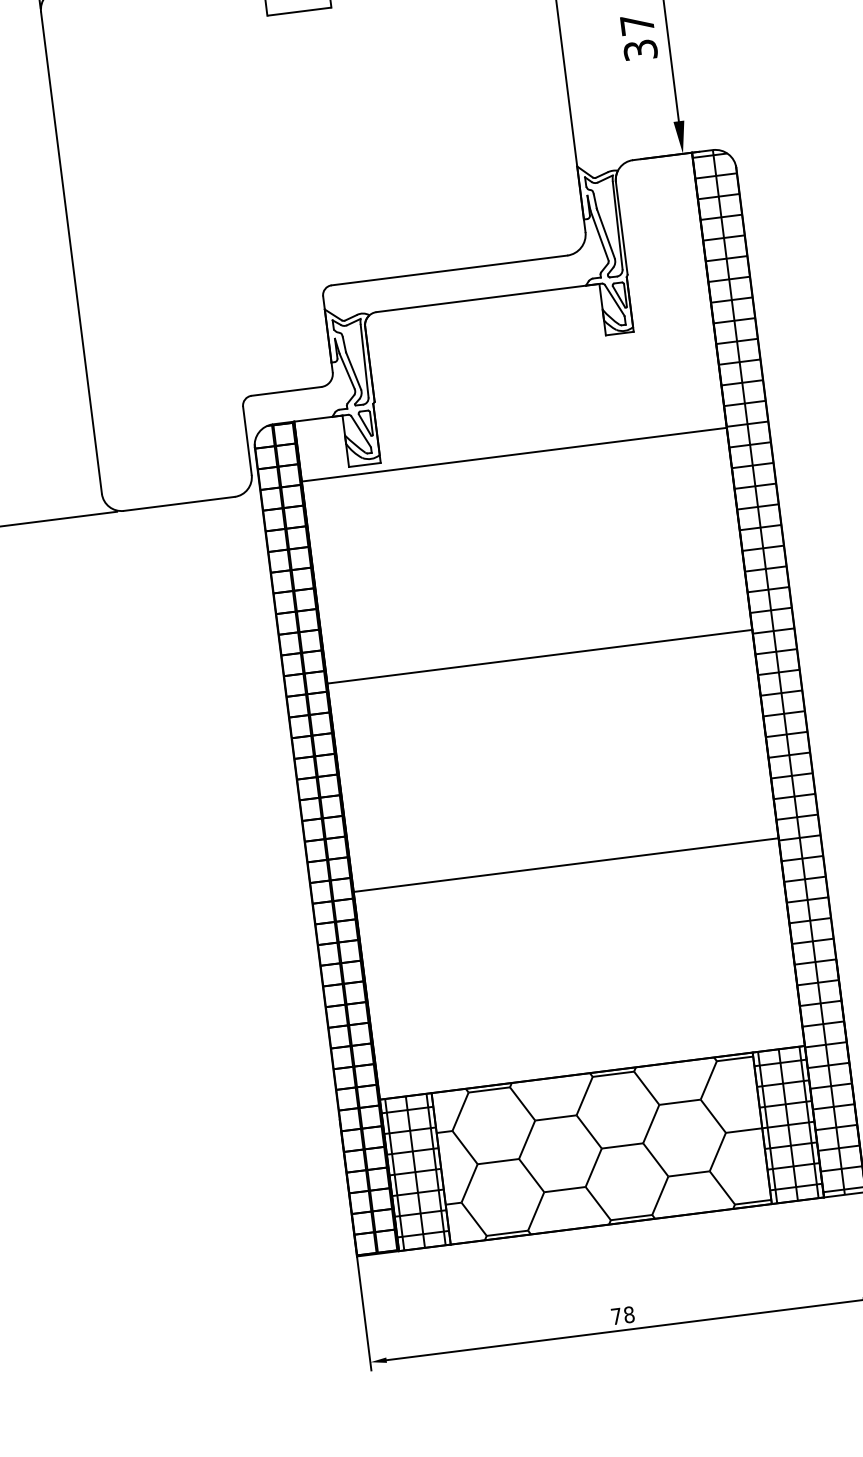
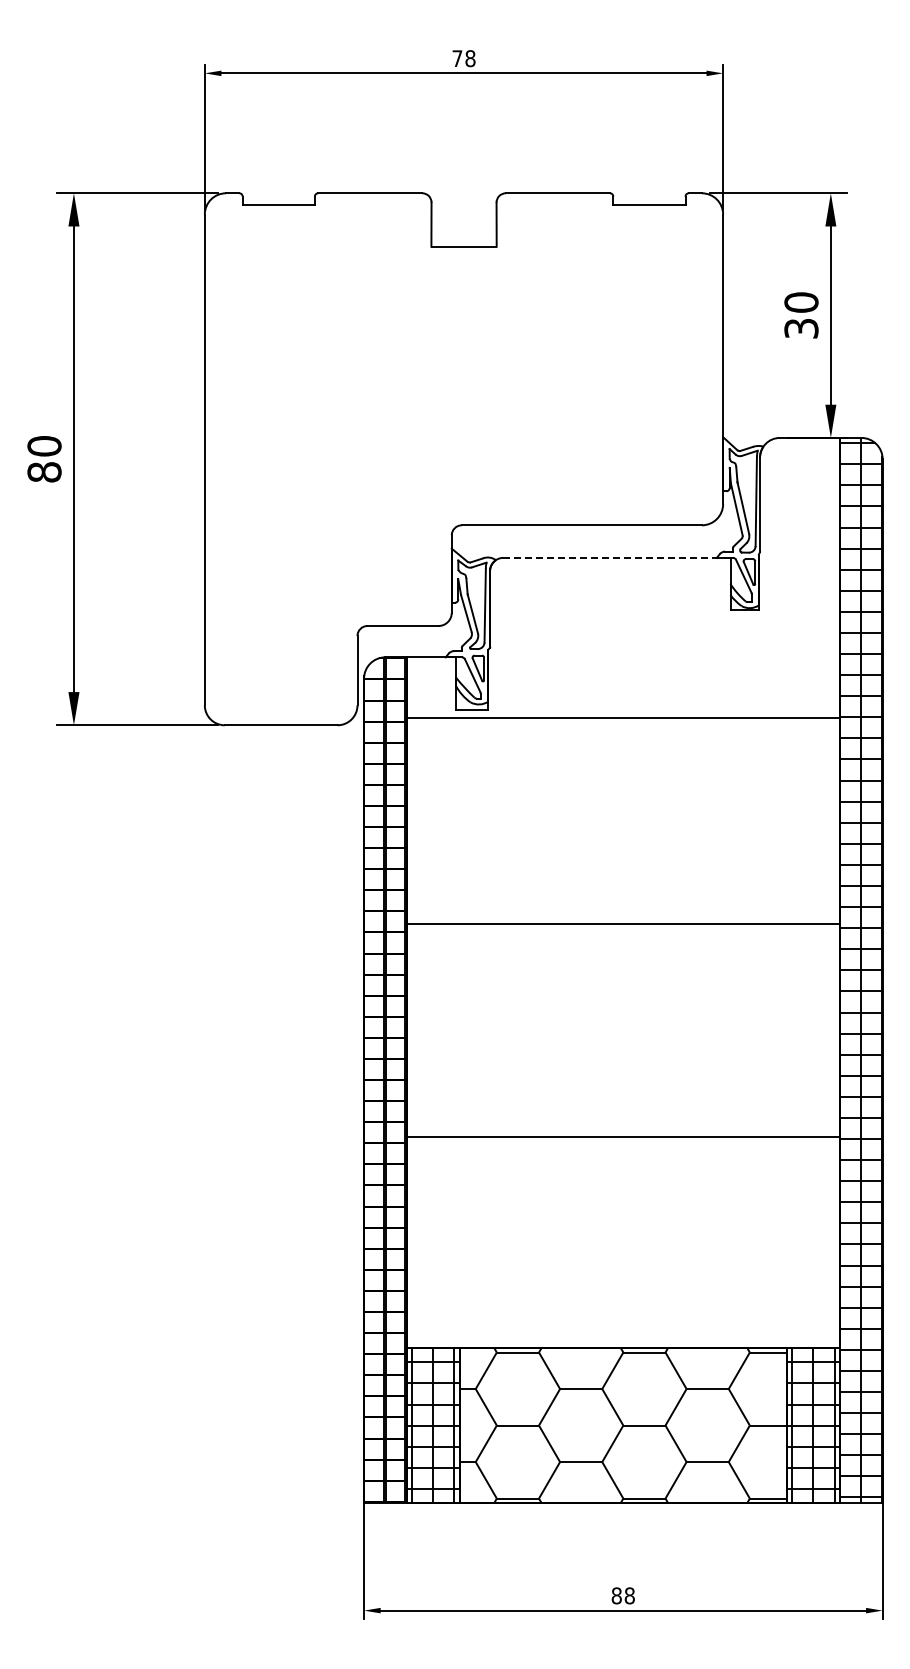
text: (637, 24) -> (801, 302), 37 -> 30
line: (487, 297) -> (616, 557), solid -> dashed
text: (616, 1316) -> (616, 1595), 78 -> 88

